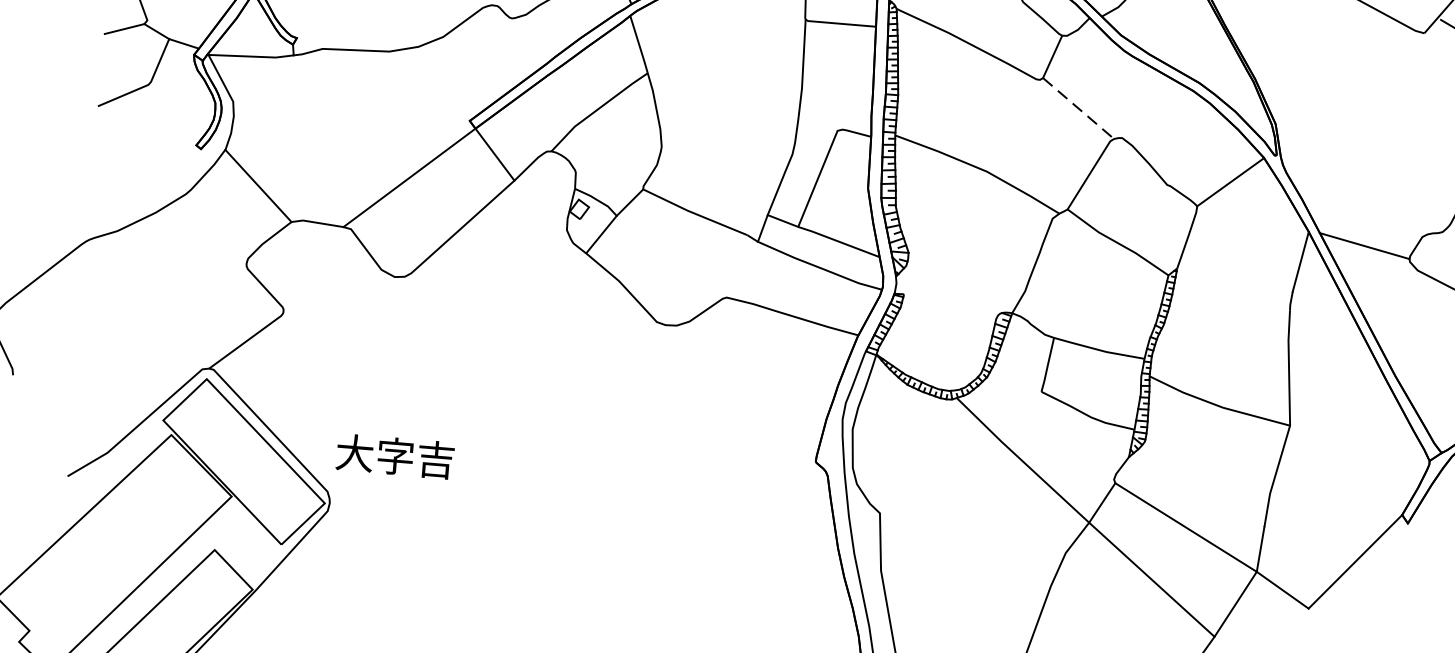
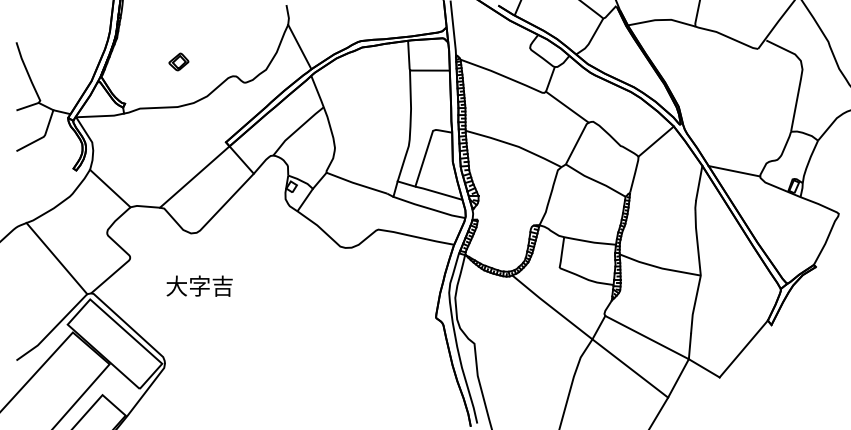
line: (1078, 109) -> (567, 107), dashed -> solid
line: (153, 301) -> (56, 258), added
text: (395, 455) -> (199, 285), moved

